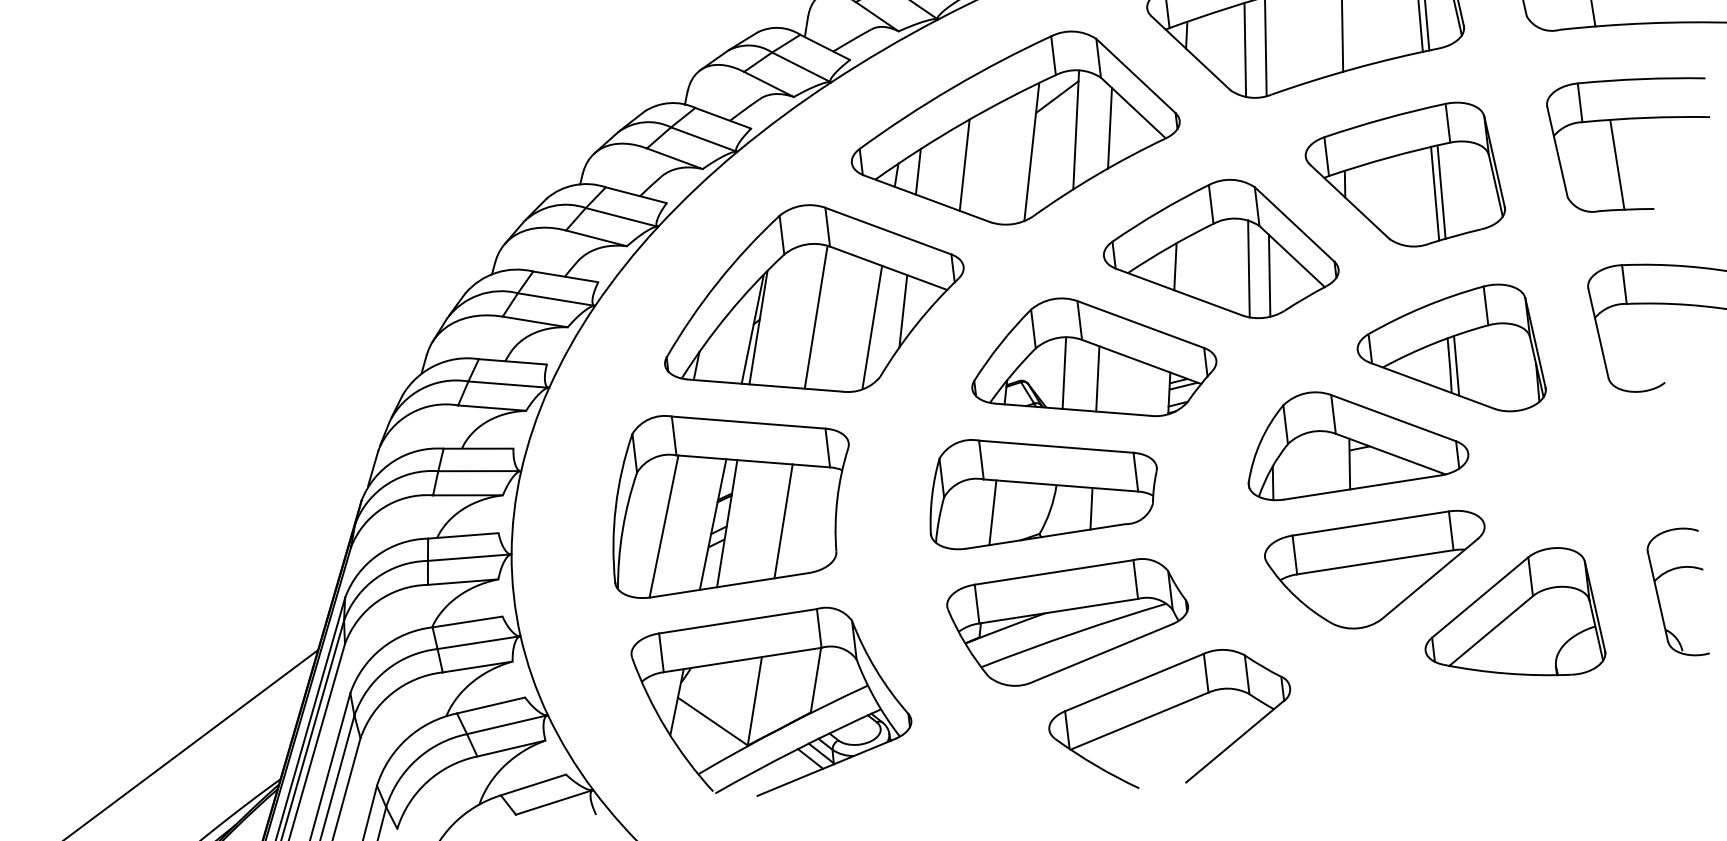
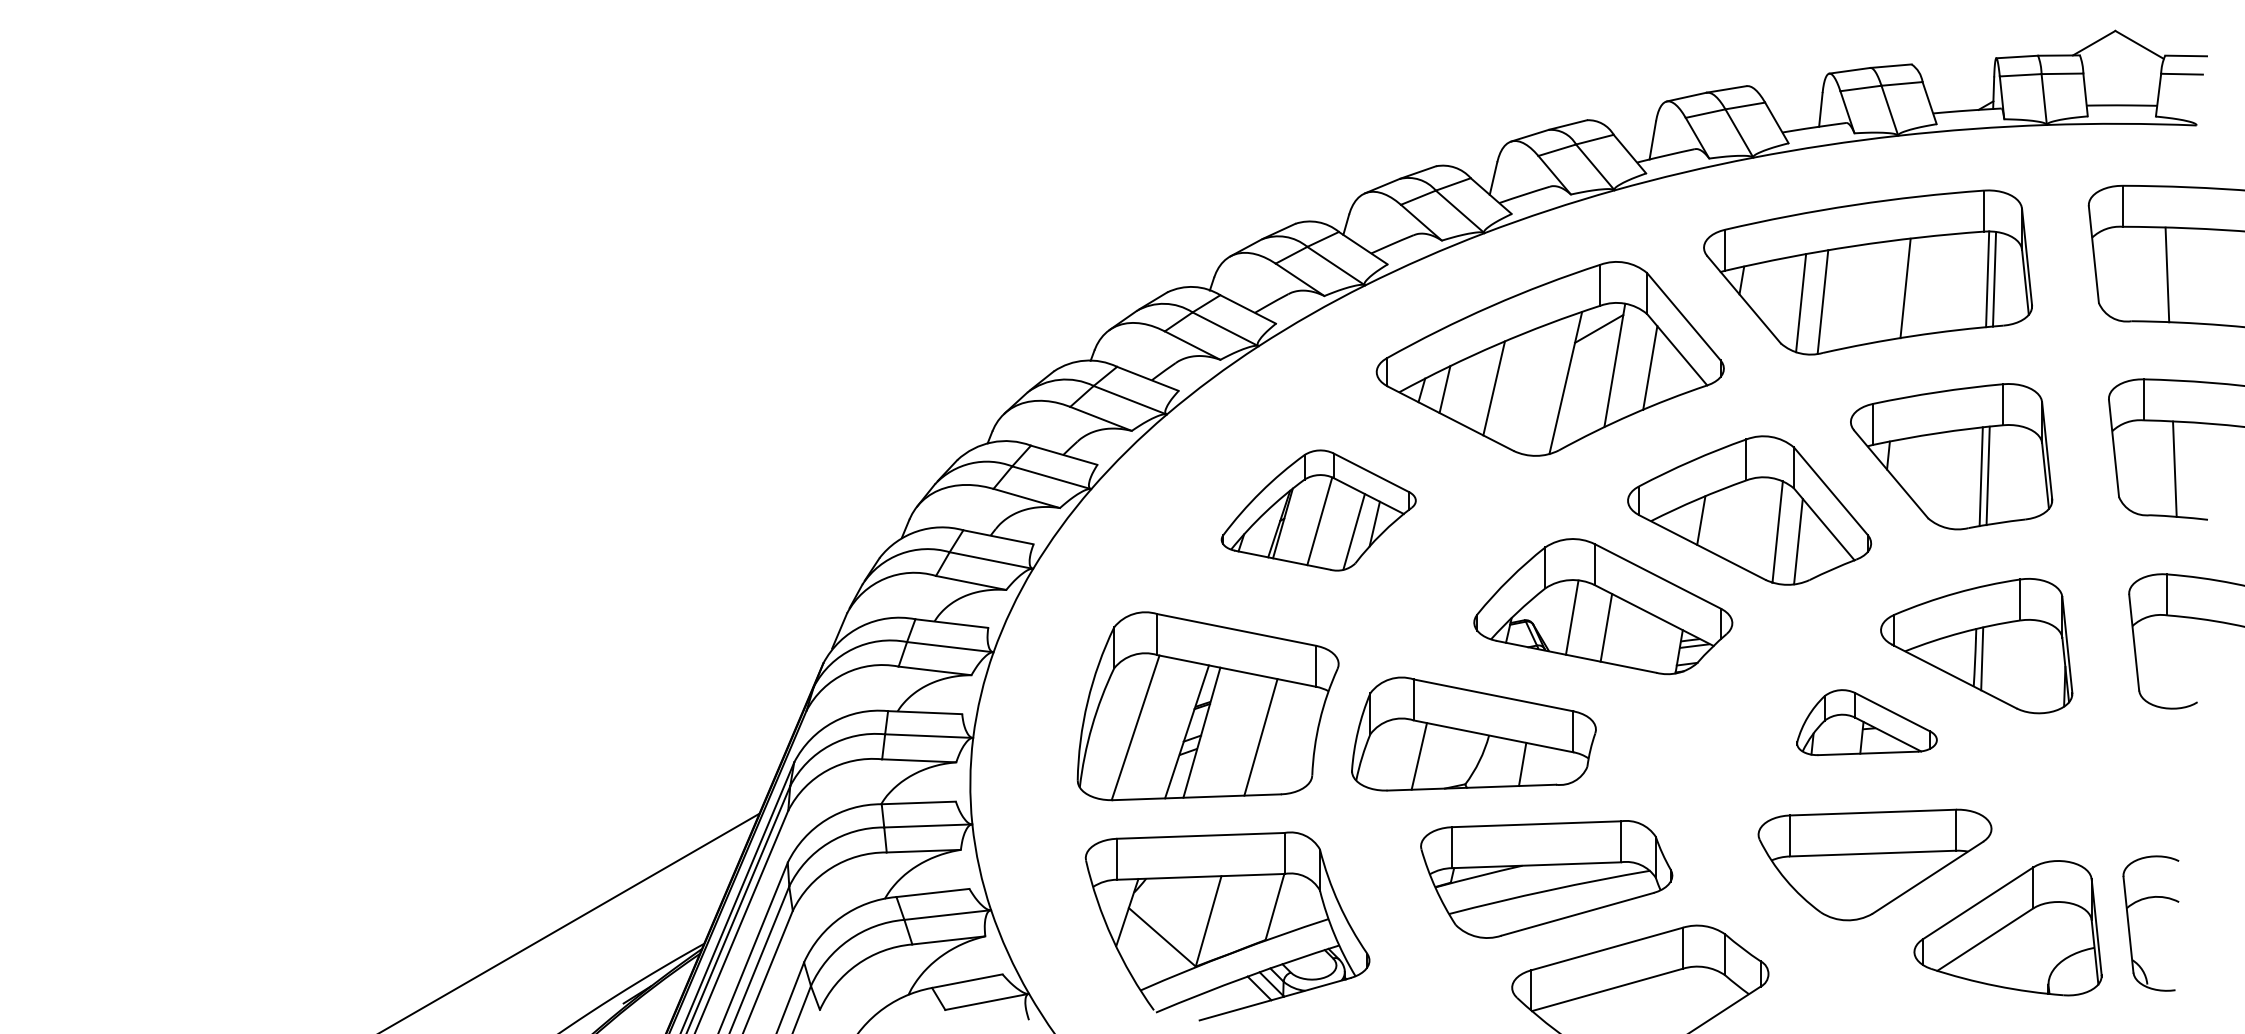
part: (812, 300) -> (1318, 510), size x0.6
part: (1354, 439) -> (1866, 722), size x0.6
part: (1041, 485) -> (1473, 733), moved
part: (1658, 595) -> (2129, 923), moved

